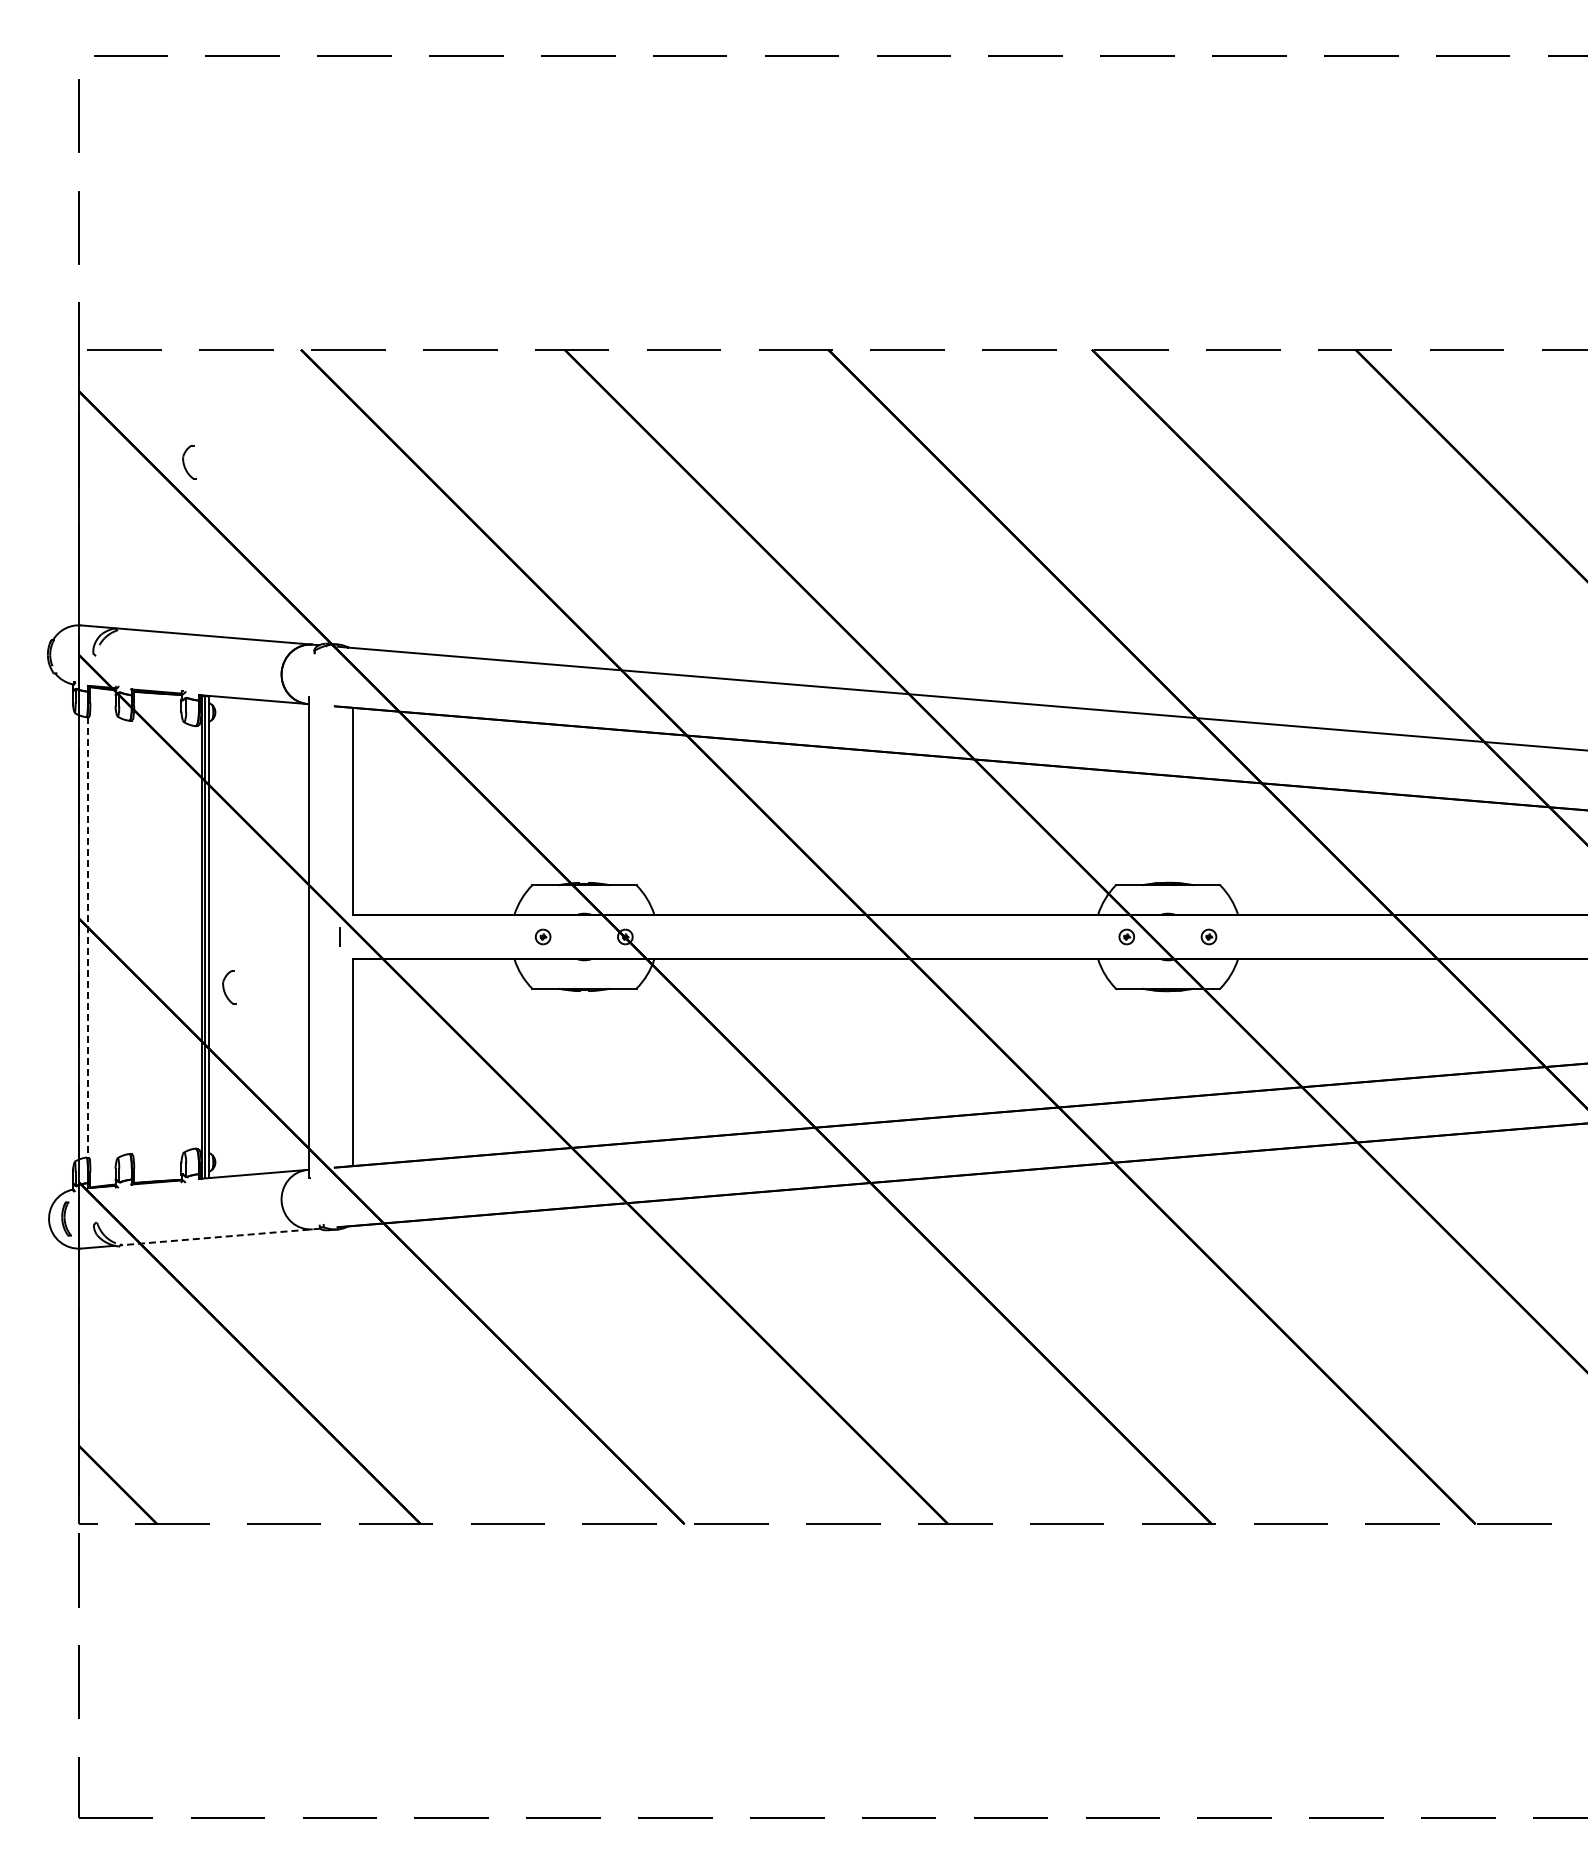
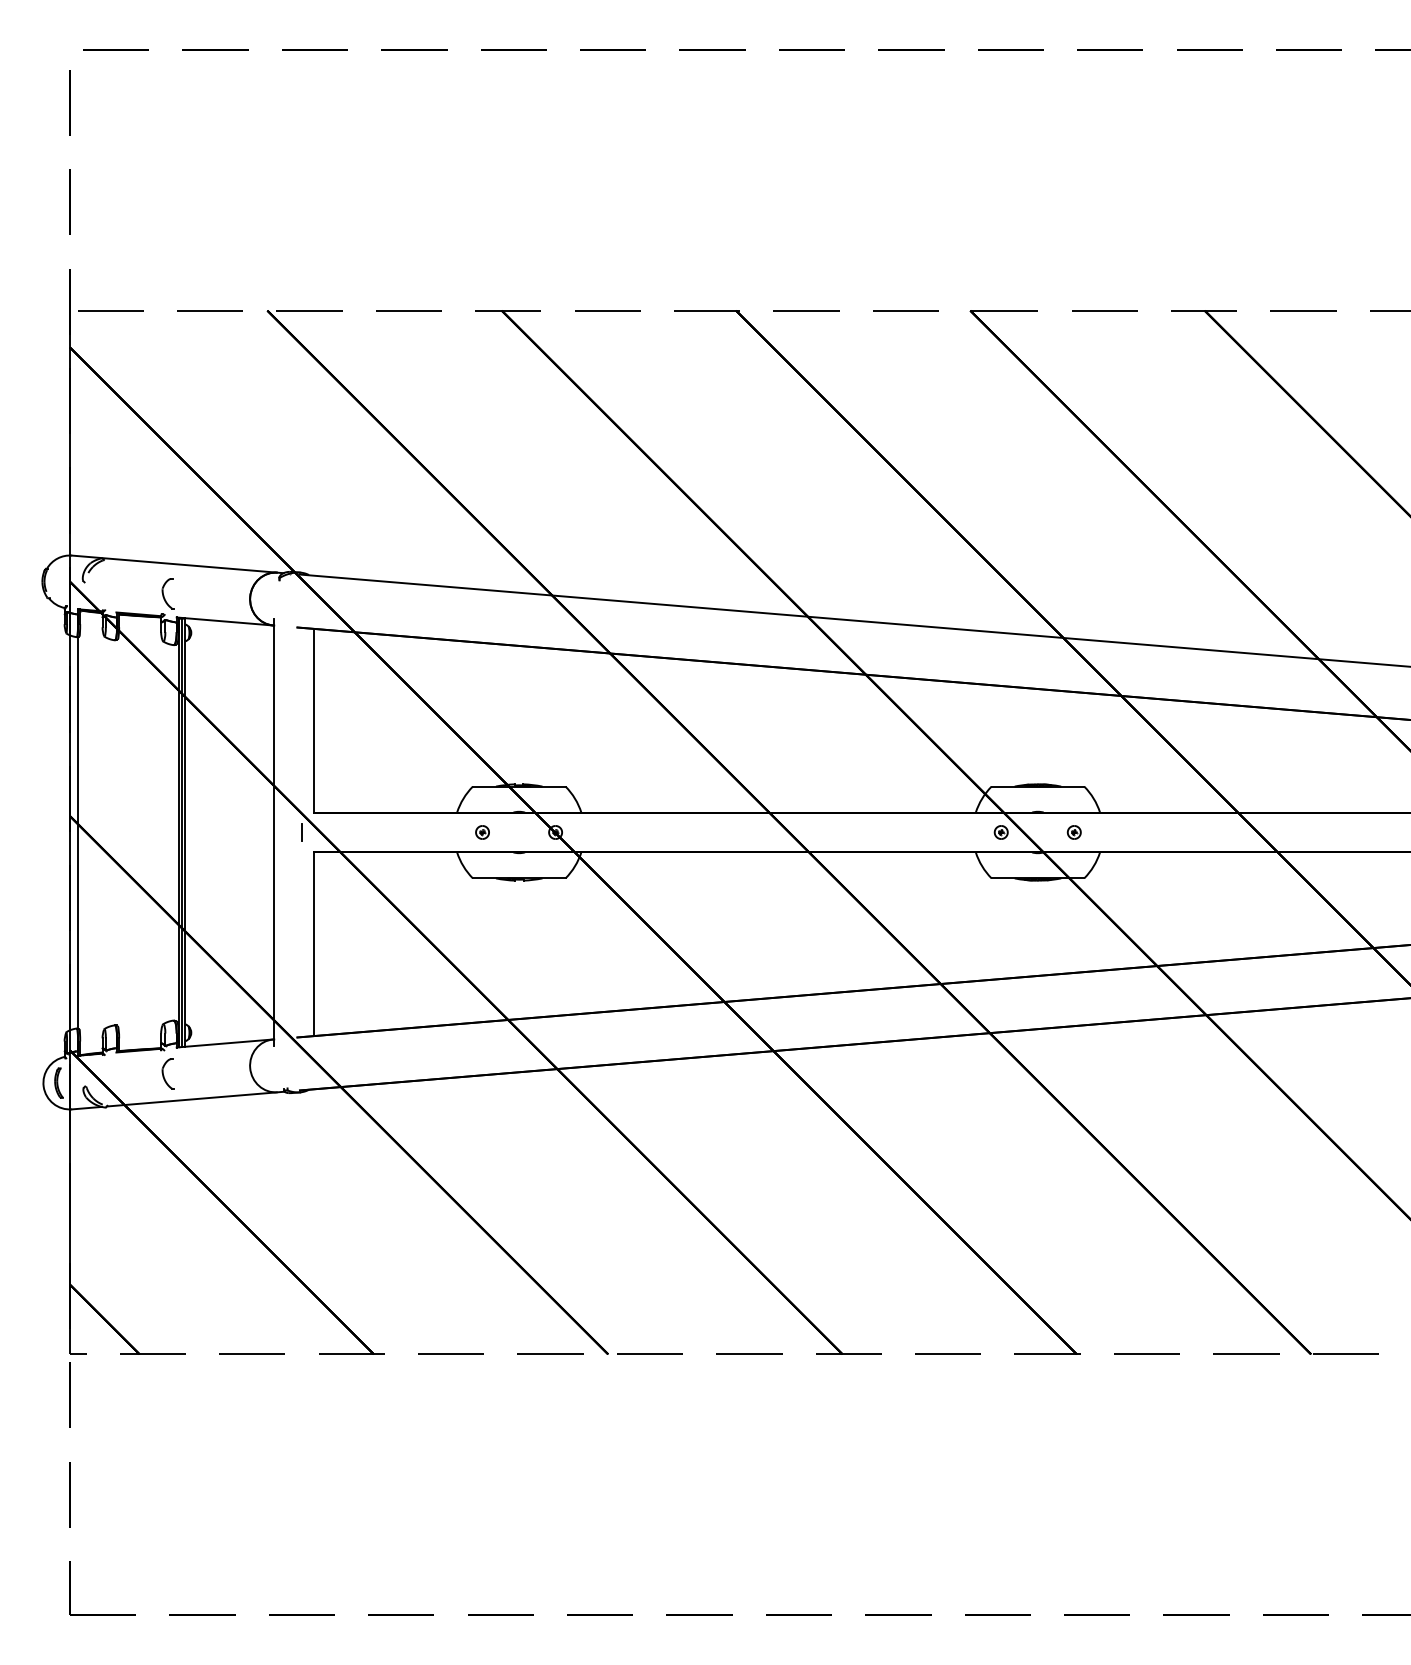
part: (189, 462) -> (168, 593), moved
line: (88, 937) -> (78, 832), dashed -> solid
part: (229, 987) -> (168, 1073), moved
line: (219, 1237) -> (194, 1099), dashed -> solid

